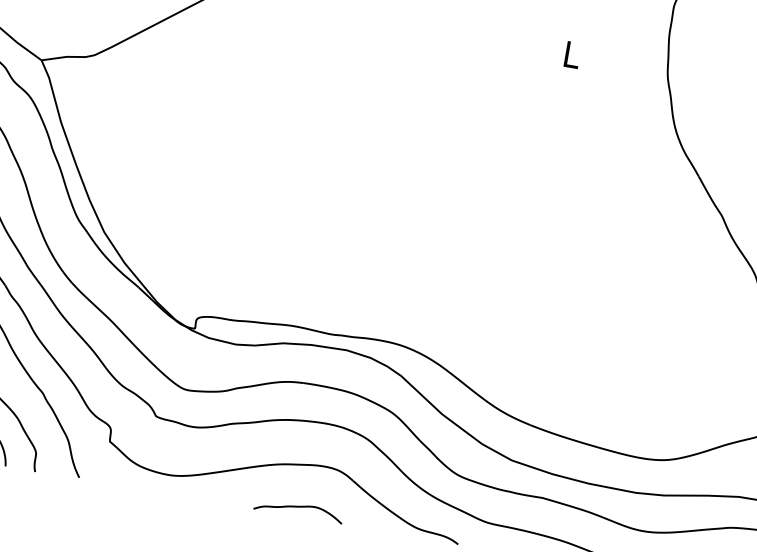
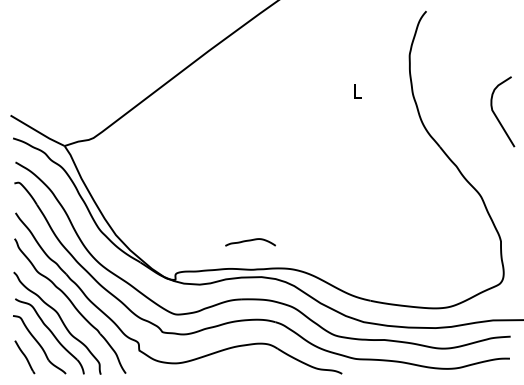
curve: (298, 508) -> (250, 241), moved

